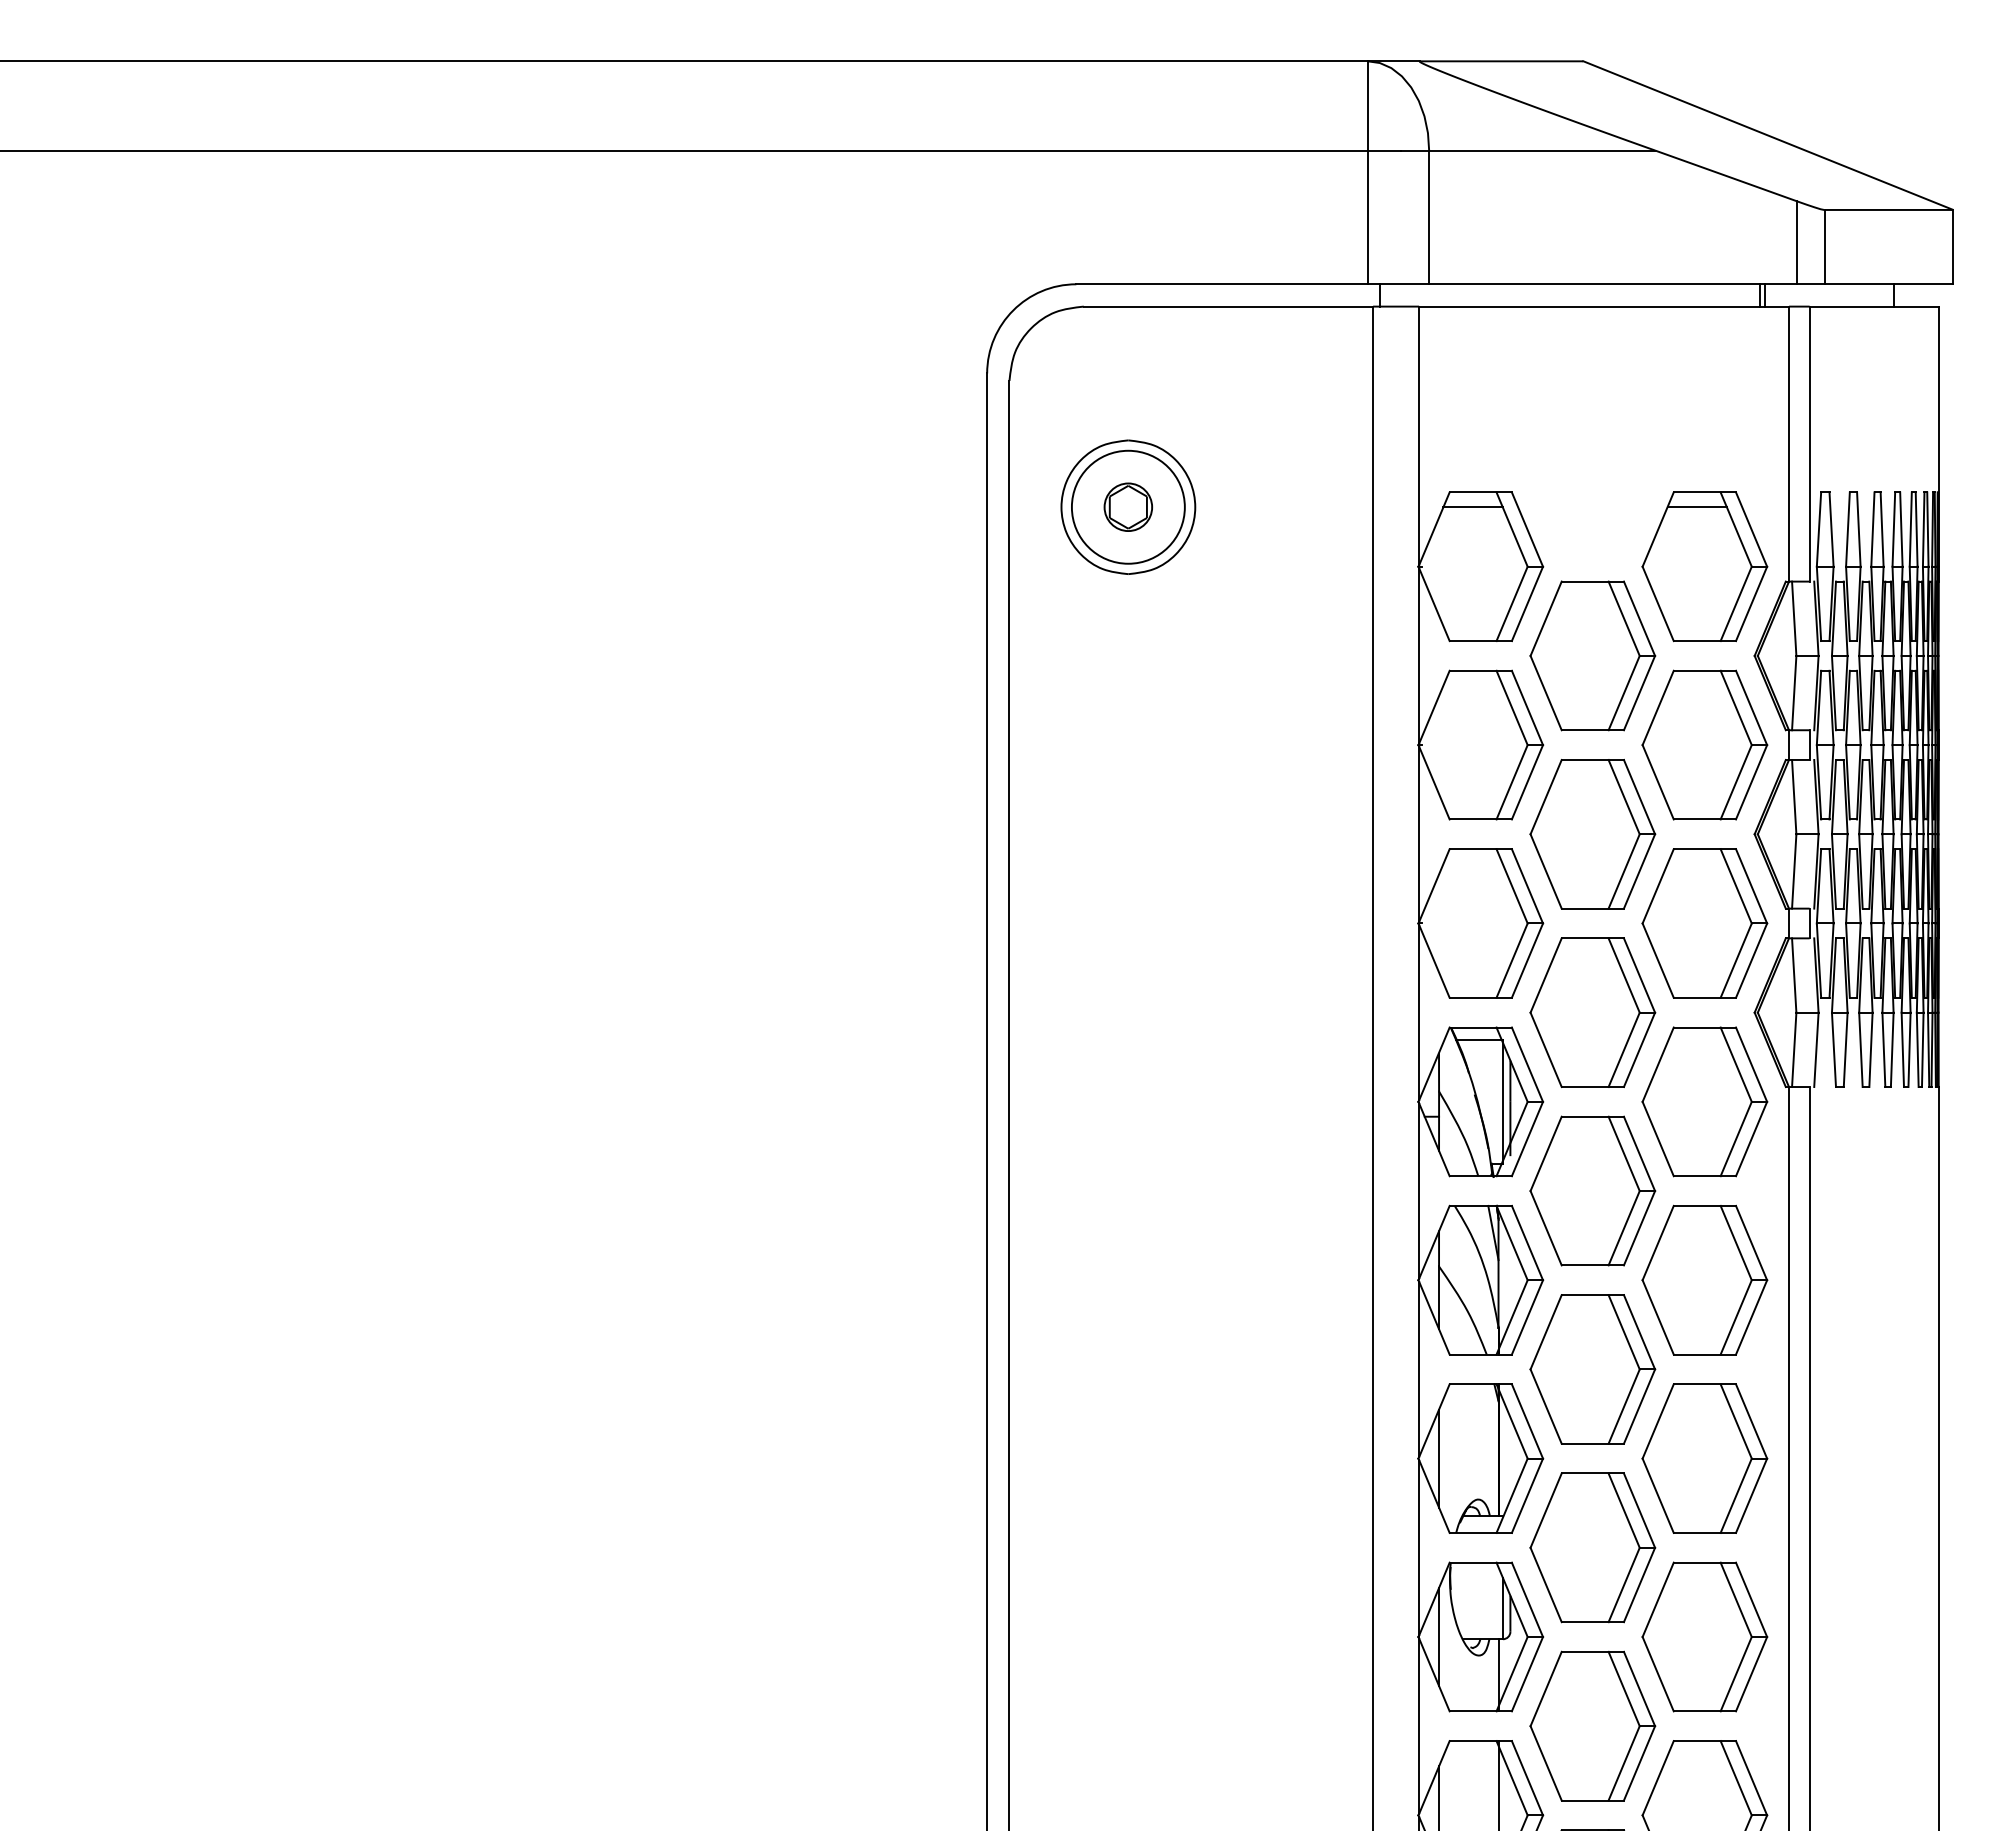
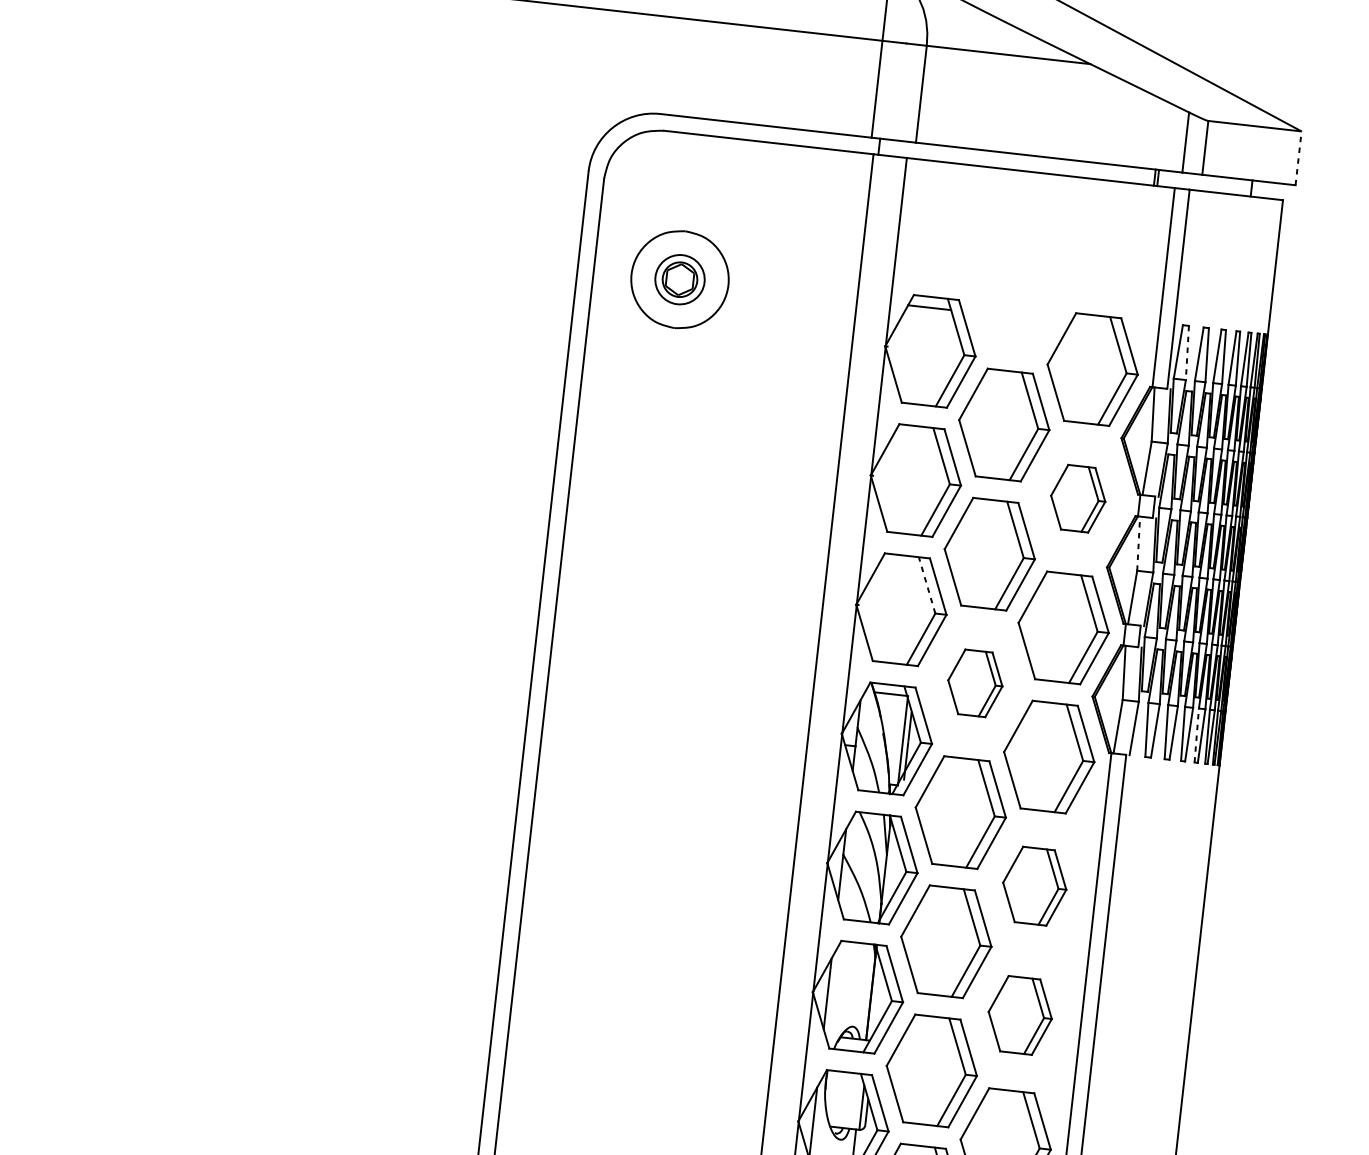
line: (1953, 246) -> (1298, 157), solid -> dashed
circle: (1127, 506) -> (679, 279), size x0.6
line: (1696, 507) -> (1091, 326), removed
line: (1831, 530) -> (1187, 353), solid -> dashed
part: (1704, 744) -> (1077, 498), size x0.6
line: (1794, 796) -> (1138, 543), solid -> dashed
line: (1511, 885) -> (926, 584), solid -> dashed
part: (1592, 1012) -> (975, 683), size x0.6
line: (1902, 1049) -> (1196, 735), solid -> dashed
part: (1704, 1279) -> (1034, 885), size x0.7
part: (1704, 1458) -> (1019, 1015), size x0.7

